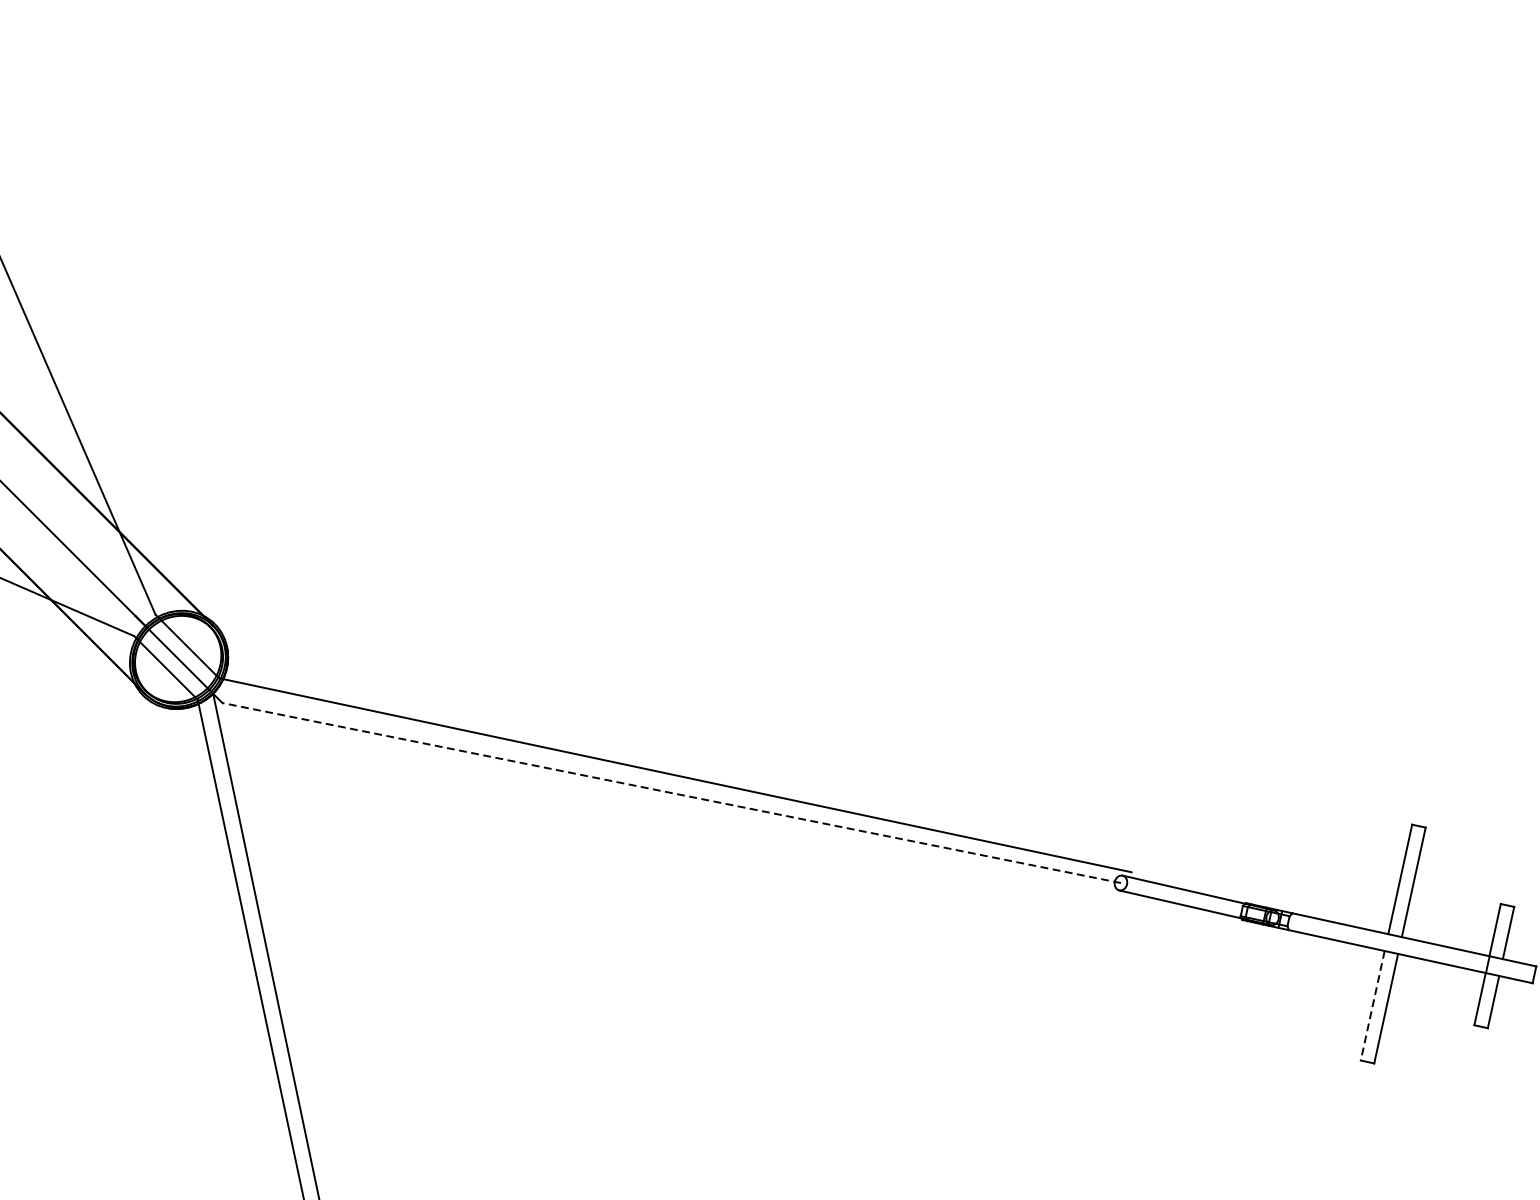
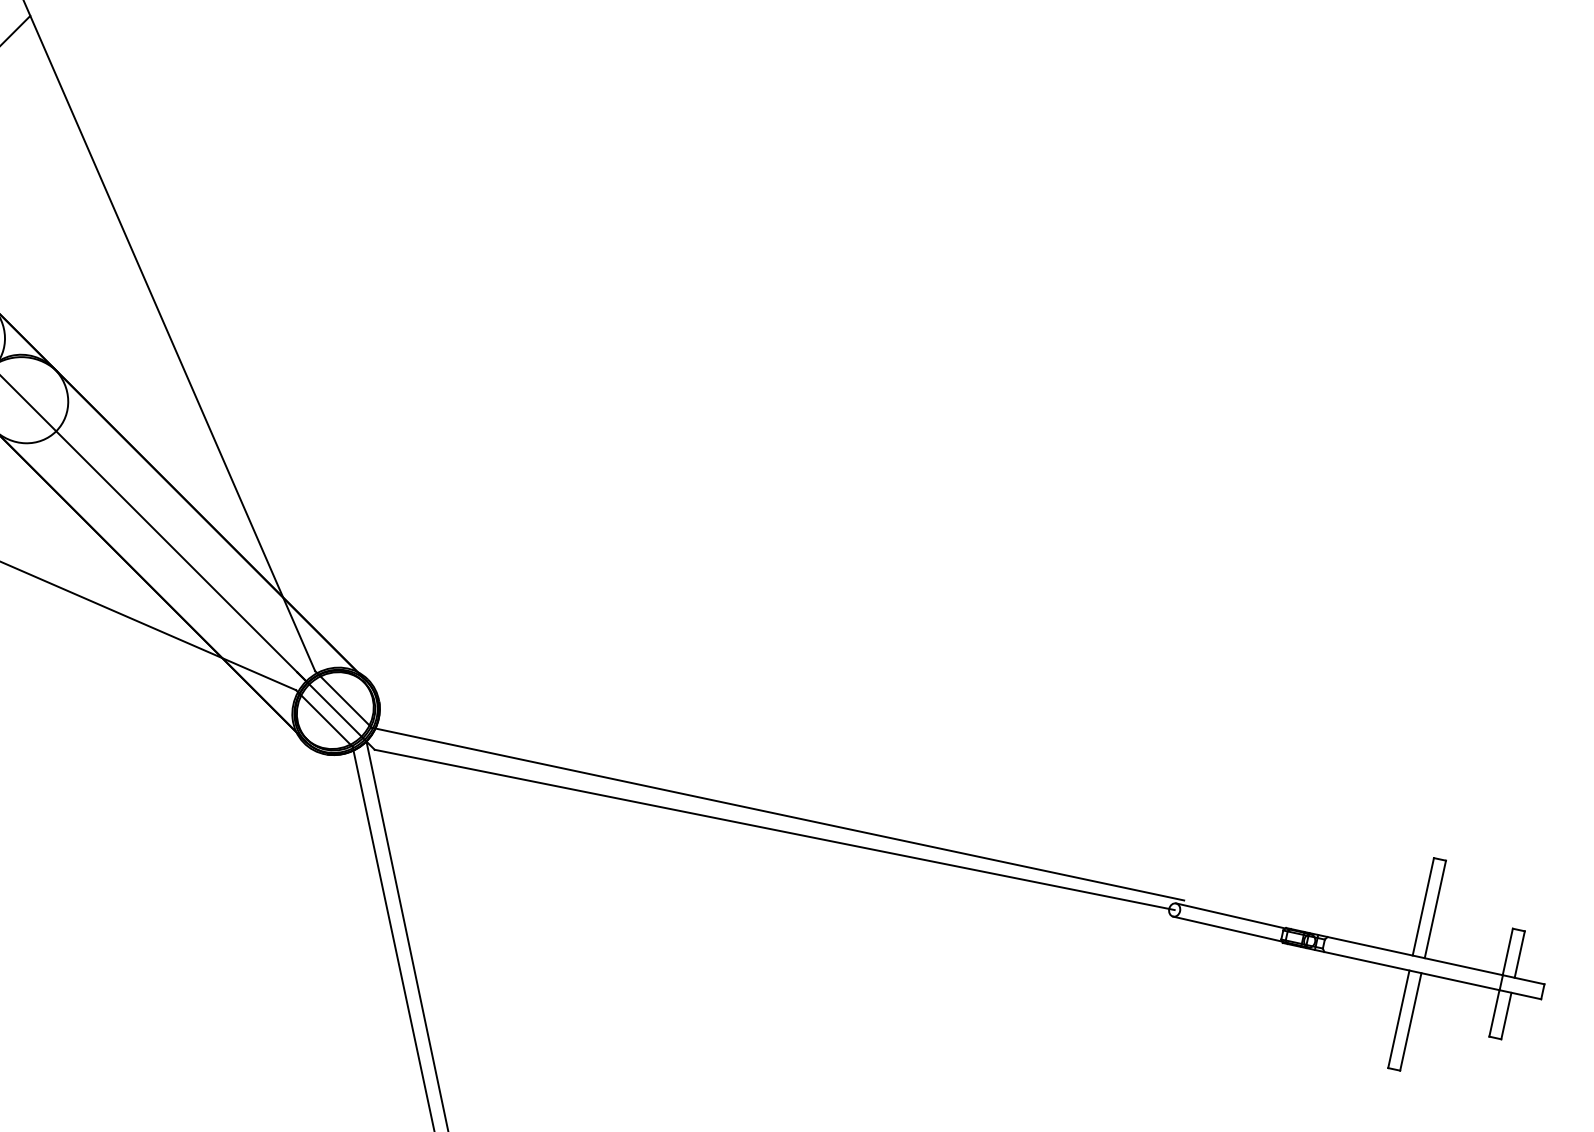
line: (671, 792) -> (774, 829), dashed -> solid
line: (1372, 1005) -> (1398, 1019), dashed -> solid

